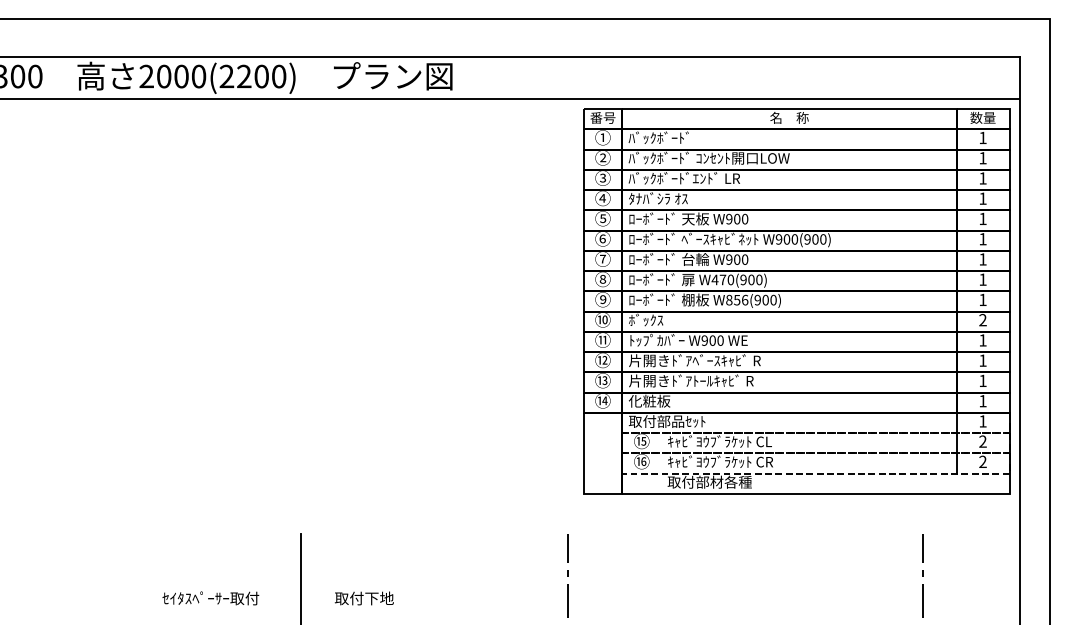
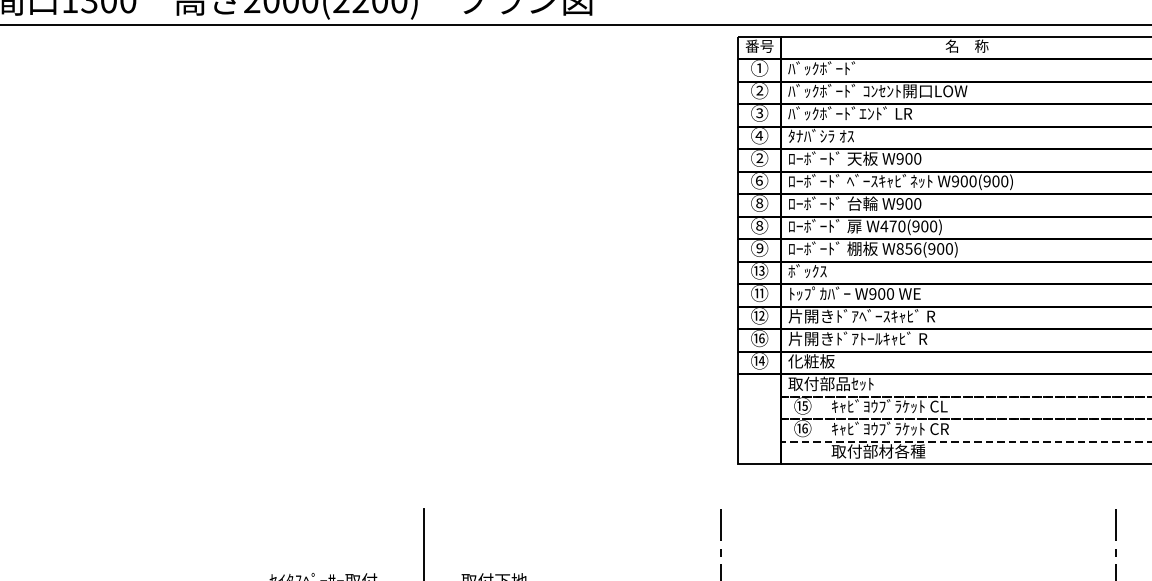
text: (603, 218) -> (760, 158), ⑤ -> ②
text: (602, 258) -> (759, 202), ⑦ -> ⑧
text: (604, 319) -> (761, 270), ⑩ -> ⑬
text: (604, 380) -> (761, 338), ⑬ -> ⑯

